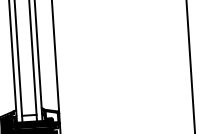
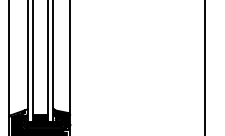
fill: (51, 116) -> (62, 117), added
fill: (29, 118) -> (40, 118), added

